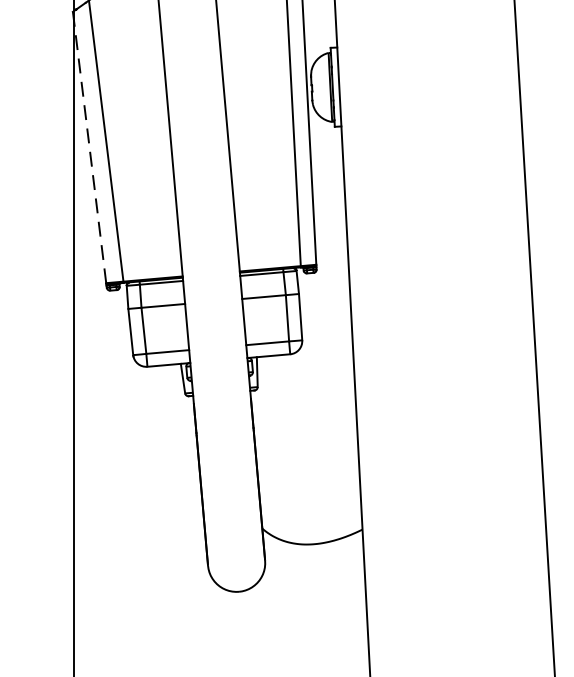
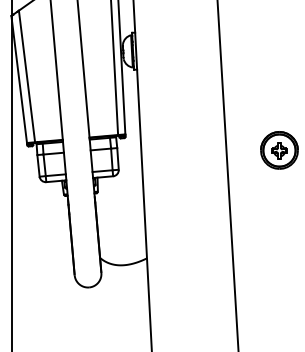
line: (90, 147) -> (19, 79), dashed -> solid

